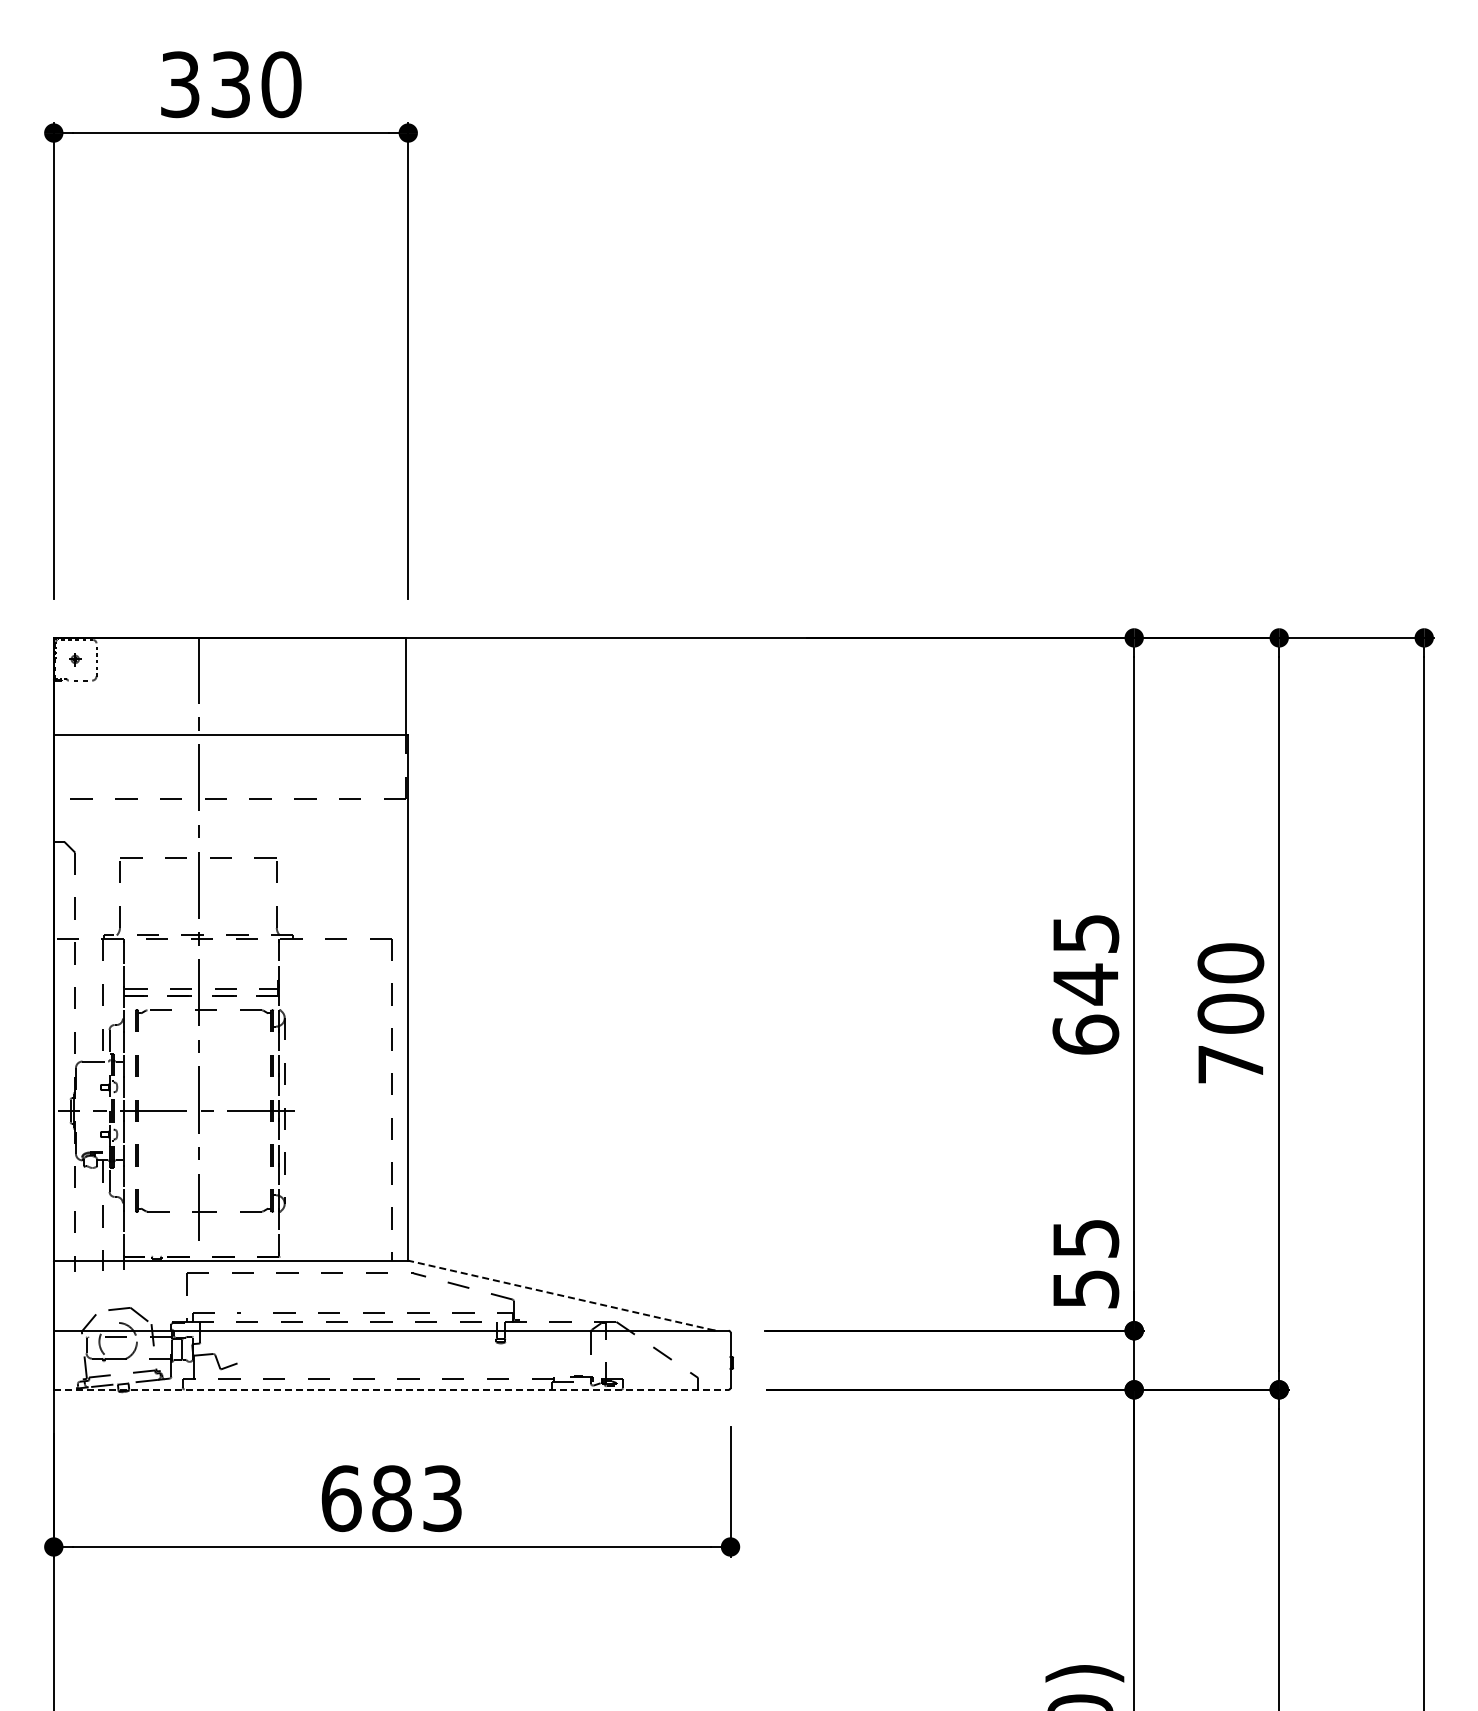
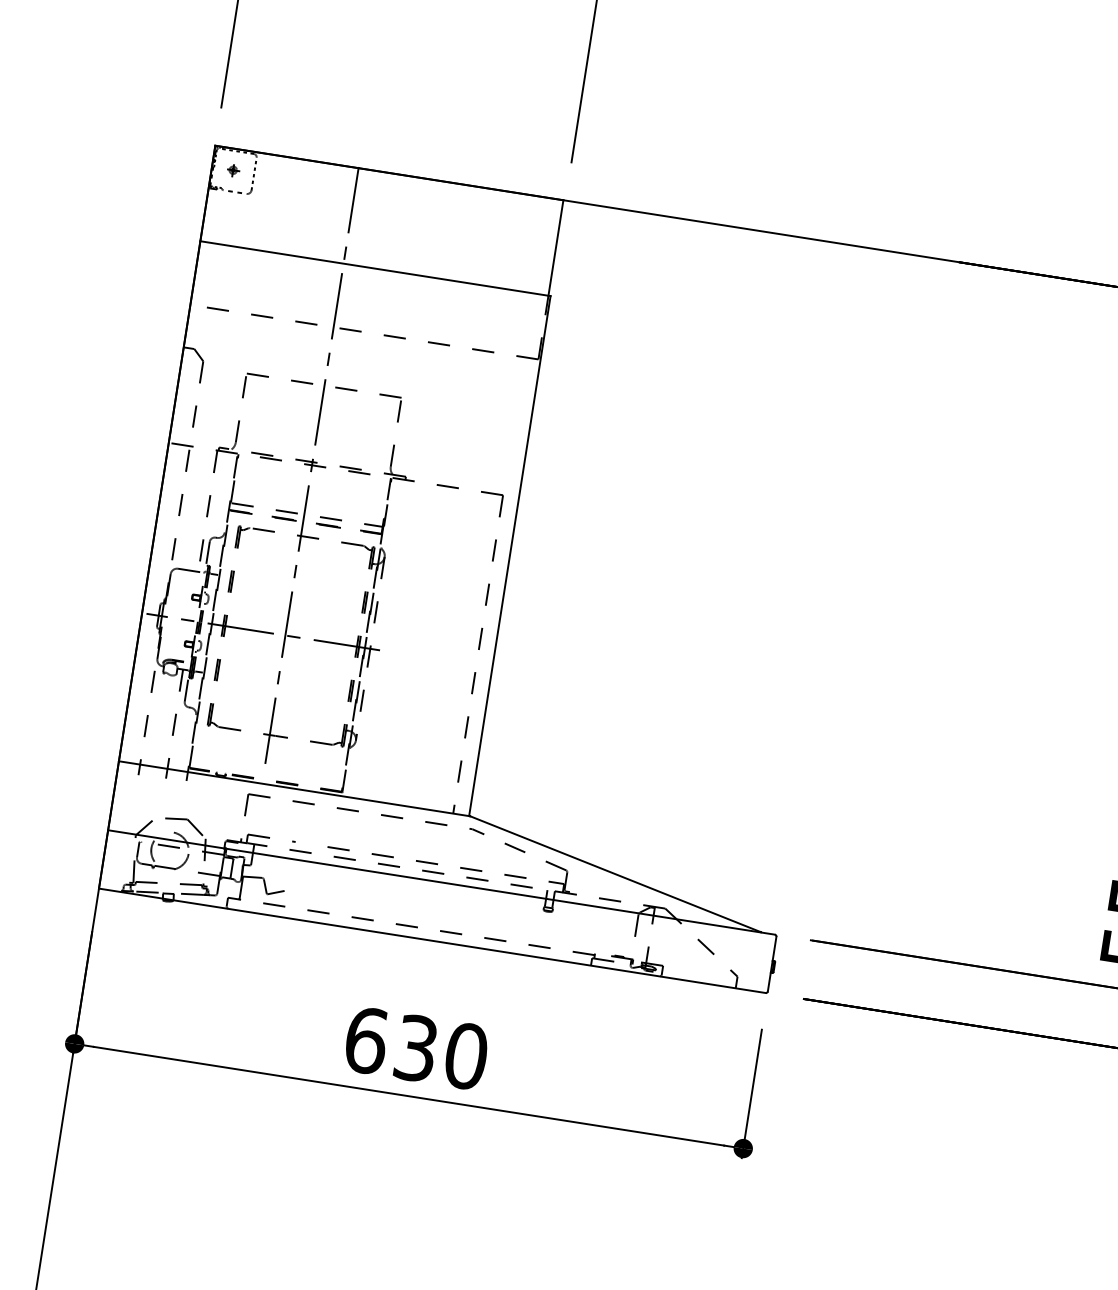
line: (561, 1295) -> (615, 873), dashed -> solid
line: (391, 1389) -> (432, 940), dashed -> solid
text: (417, 1498) -> (441, 1052), 683 -> 630

